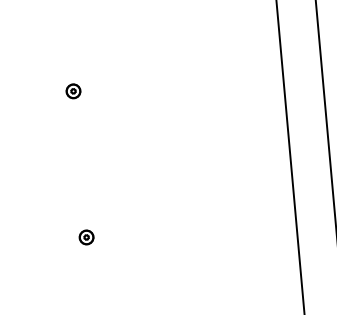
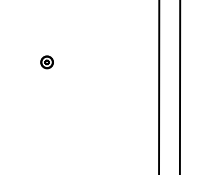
part: (72, 91) -> (46, 62), size x1.6
part: (85, 236) -> (46, 140), removed

